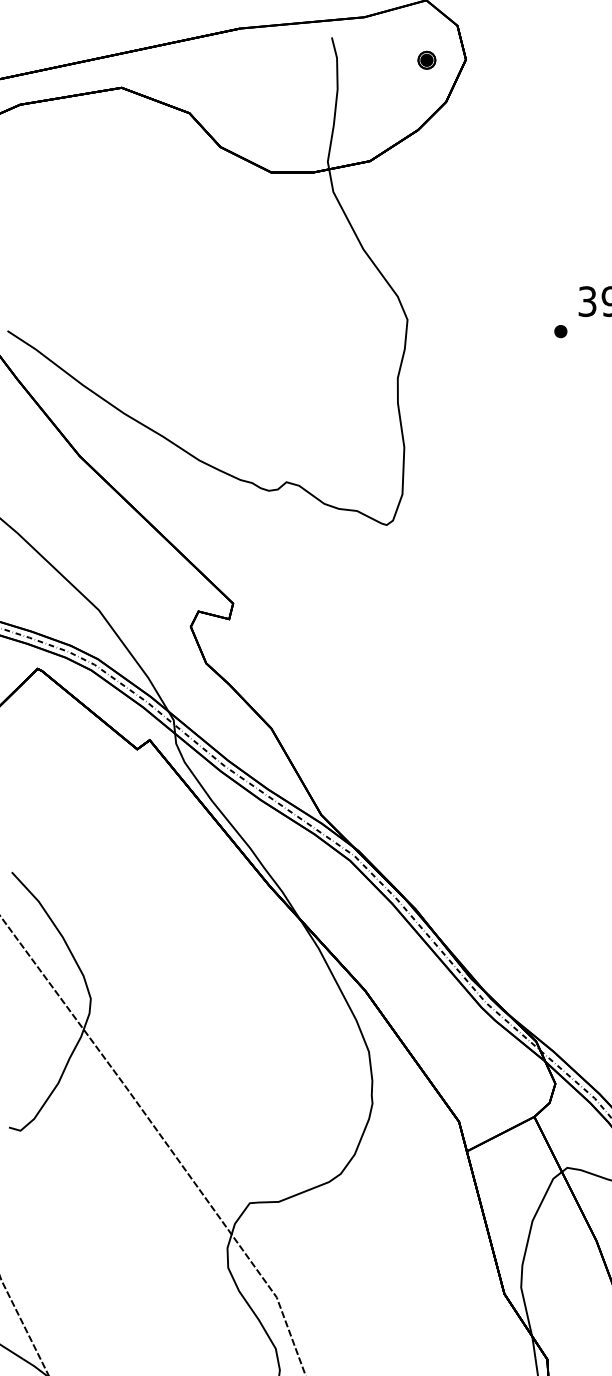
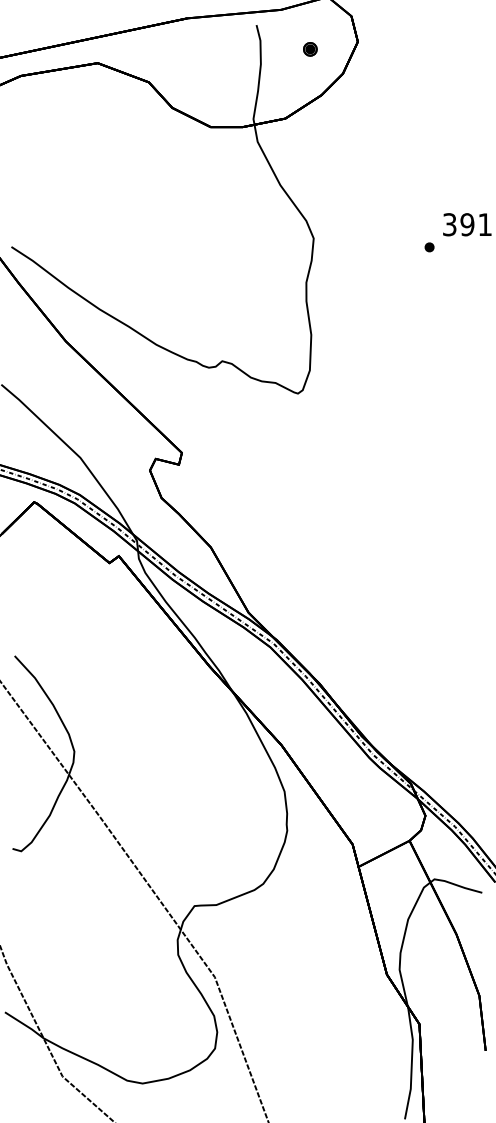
part: (427, 60) -> (310, 49), moved

